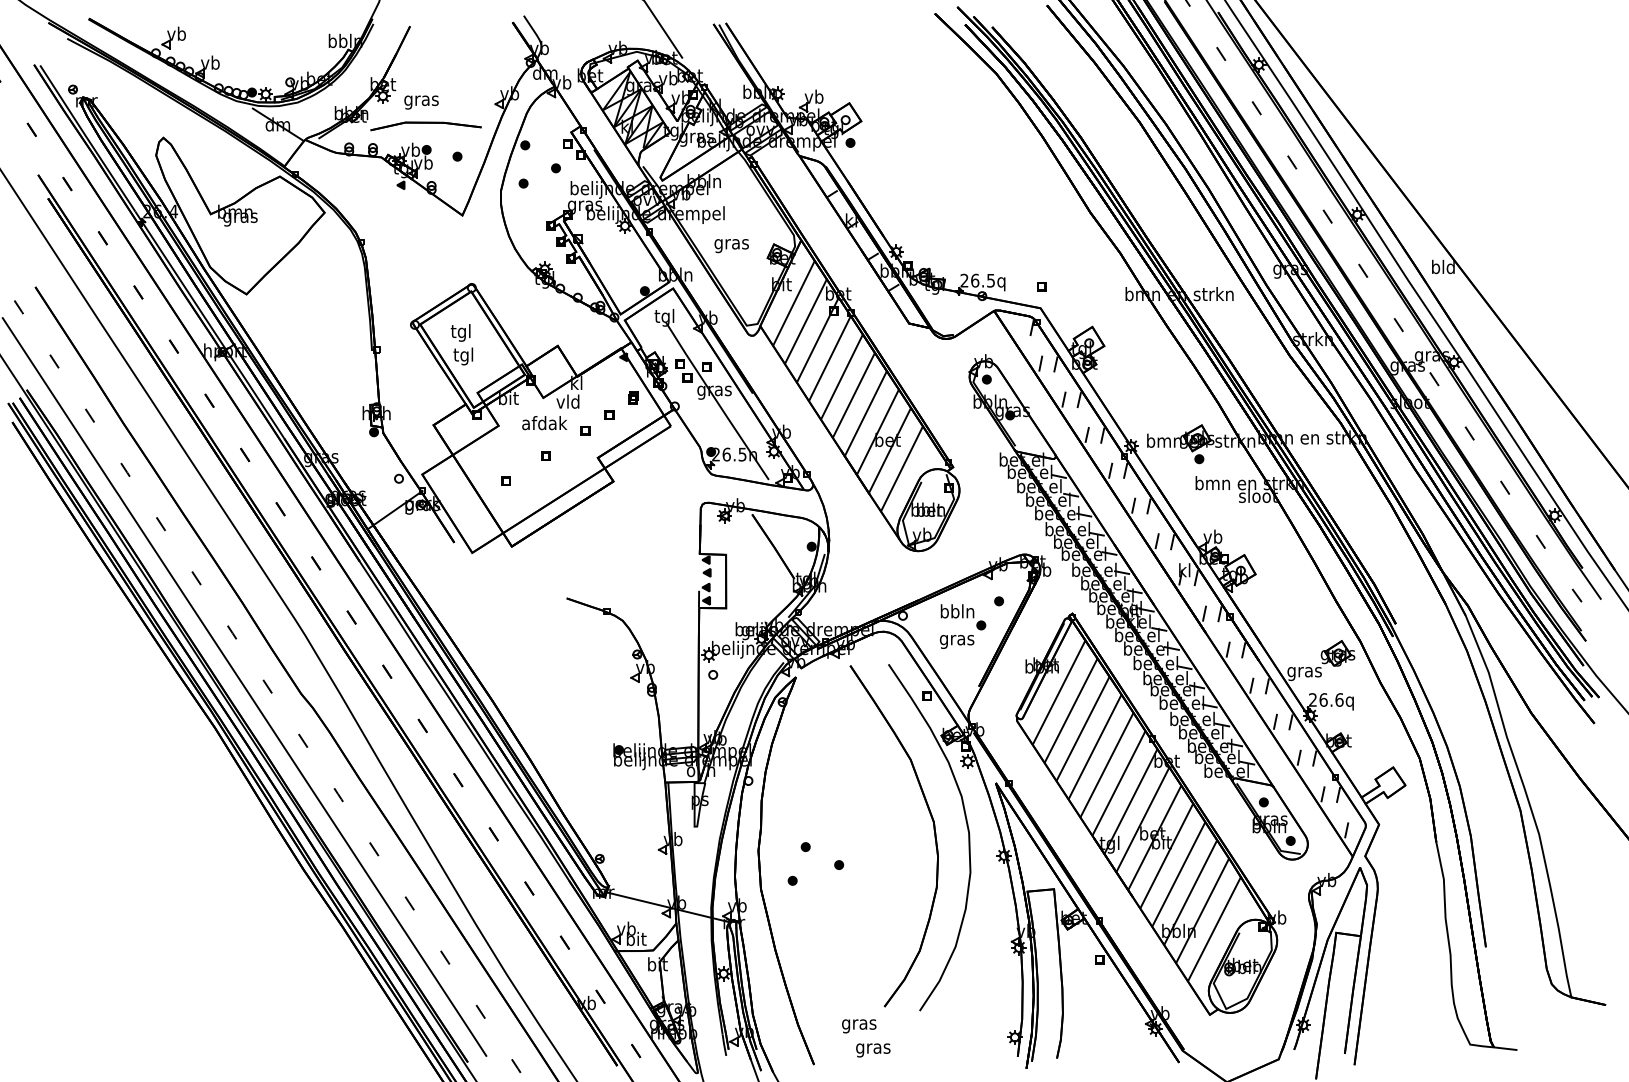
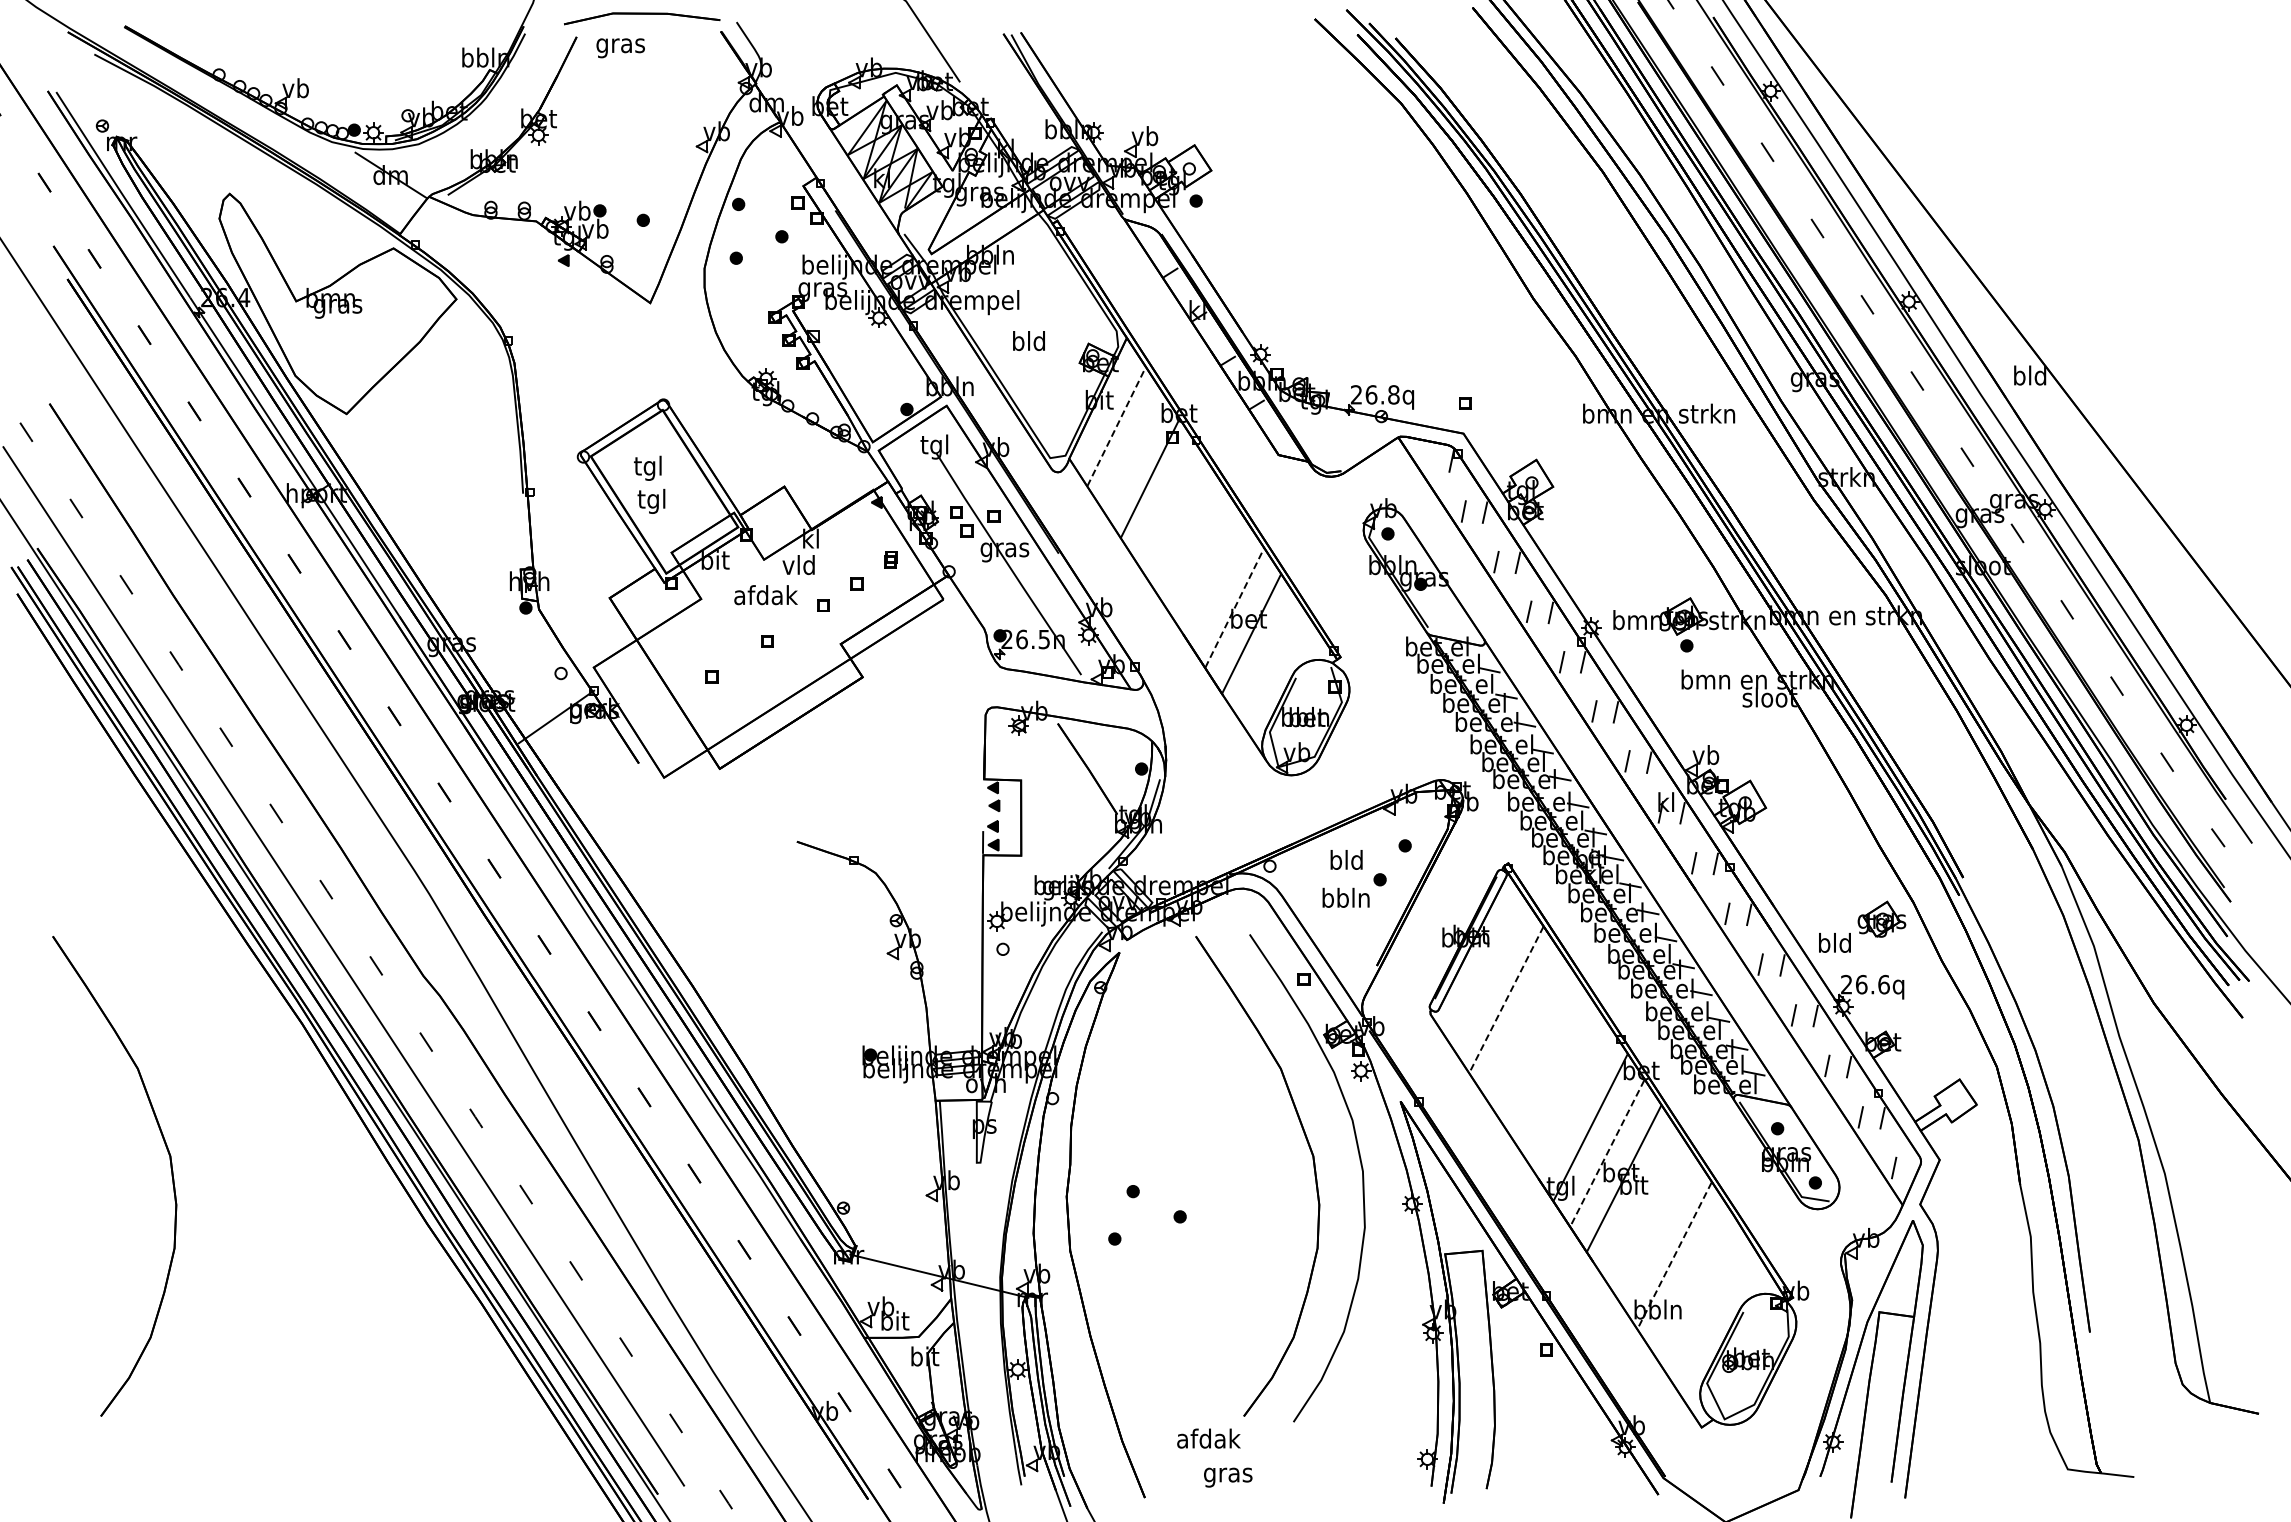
part: (173, 38) -> (244, 53), removed
text: (421, 102) -> (620, 48), moved
part: (426, 126) -> (642, 18), moved
text: (731, 244) -> (1028, 343), gras -> bld
text: (990, 280) -> (1393, 394), 26.5q -> 26.8q
line: (793, 303) -> (1116, 426), solid -> dashed
line: (805, 321) -> (1133, 452), removed
line: (829, 357) -> (1166, 503), removed
line: (841, 376) -> (1183, 529), removed
line: (853, 394) -> (1200, 555), removed
line: (865, 413) -> (1217, 581), removed
line: (877, 431) -> (1234, 607), solid -> dashed
line: (901, 468) -> (1268, 659), removed
text: (957, 611) -> (1346, 859), bbln -> bld
text: (956, 639) -> (1345, 899), gras -> bbln
text: (1304, 671) -> (1834, 944), gras -> bld
line: (1059, 692) -> (1489, 974), removed
line: (1071, 710) -> (1506, 999), solid -> dashed
line: (1083, 729) -> (1523, 1025), removed
line: (1095, 746) -> (1540, 1050), removed
line: (1106, 765) -> (1556, 1076), removed
line: (1118, 783) -> (1573, 1101), removed
line: (1142, 820) -> (1607, 1153), solid -> dashed
part: (121, 830) -> (170, 1168), added
line: (1166, 856) -> (1640, 1204), removed
line: (1178, 874) -> (1657, 1229), removed
line: (1190, 892) -> (1674, 1255), solid -> dashed
line: (1202, 911) -> (1691, 1281), removed
line: (1214, 928) -> (1708, 1306), removed
text: (859, 1024) -> (1208, 1440), gras -> afdak

